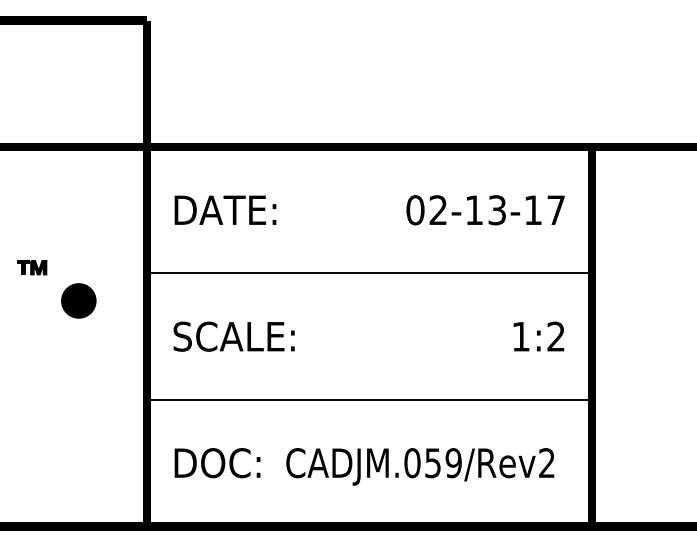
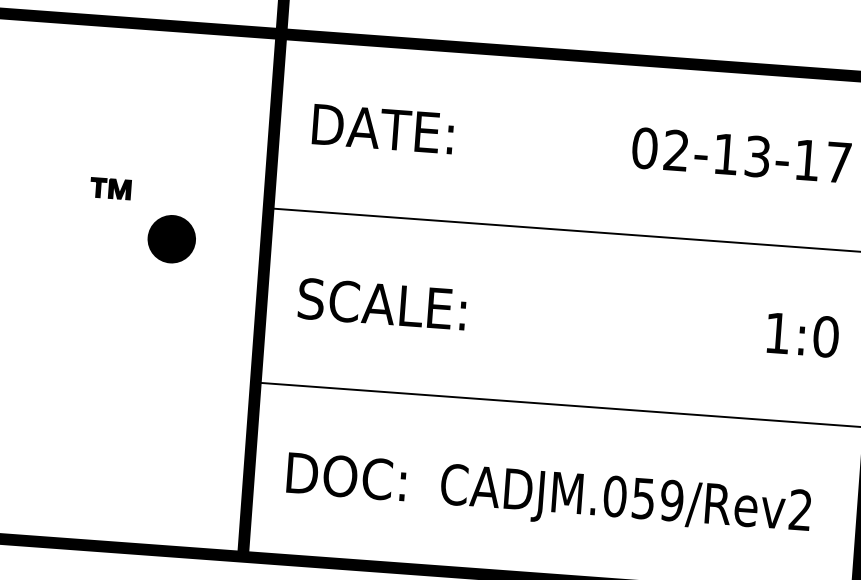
text: (556, 336) -> (826, 336), 1:2 -> 1:0

